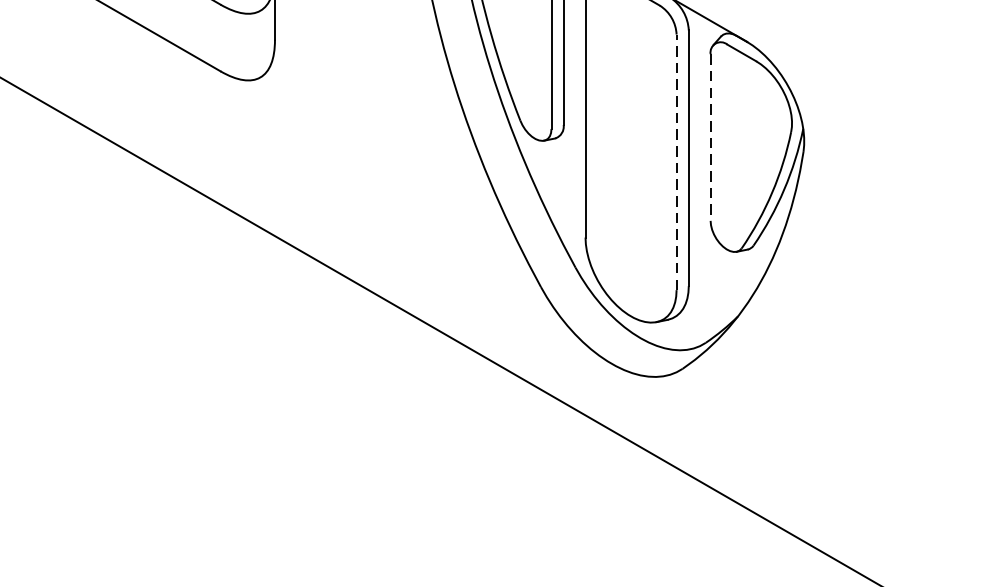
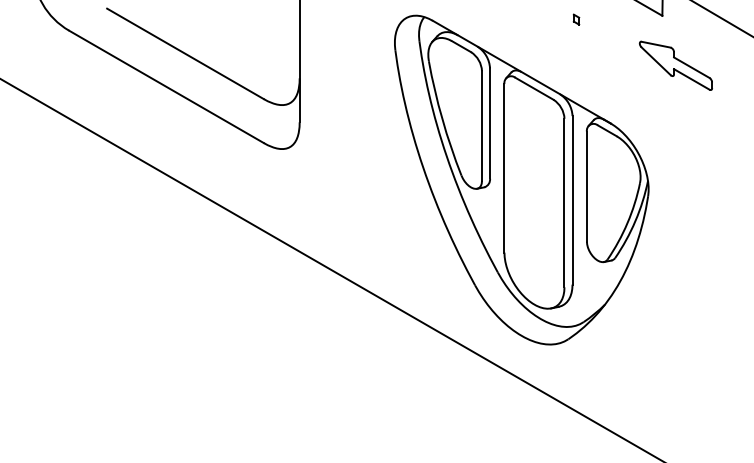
line: (709, 137) -> (586, 186), dashed -> solid
line: (676, 161) -> (564, 202), dashed -> solid

